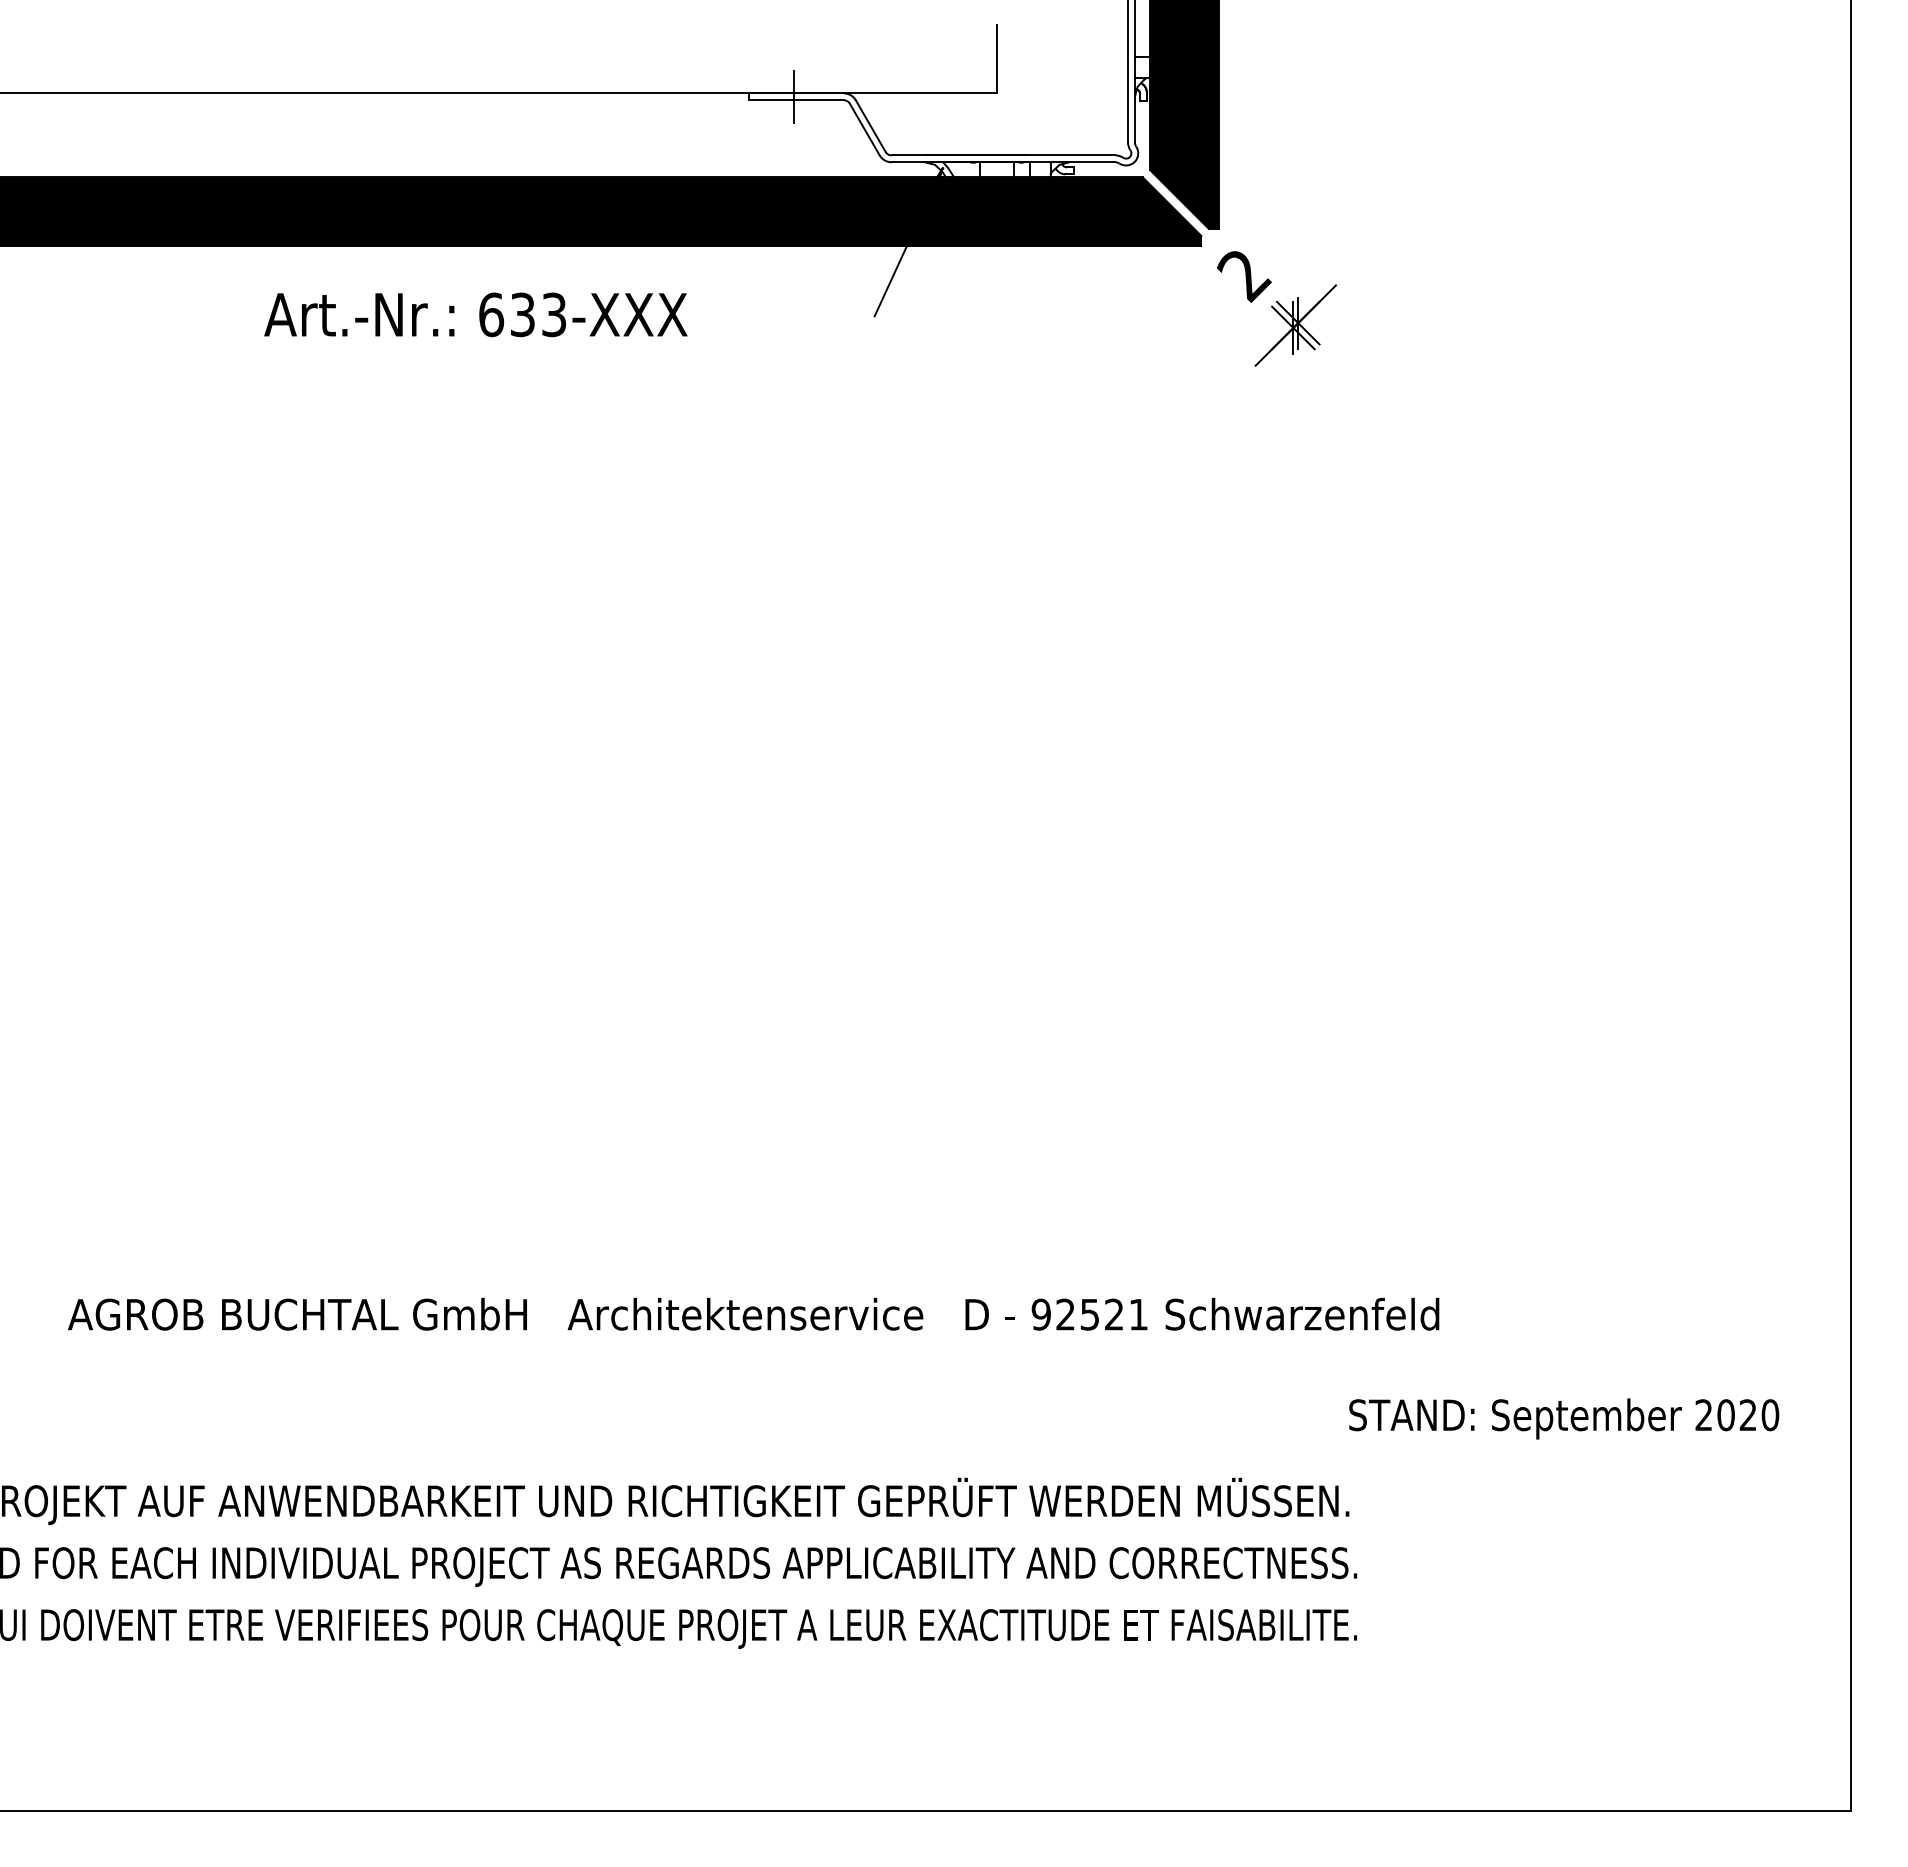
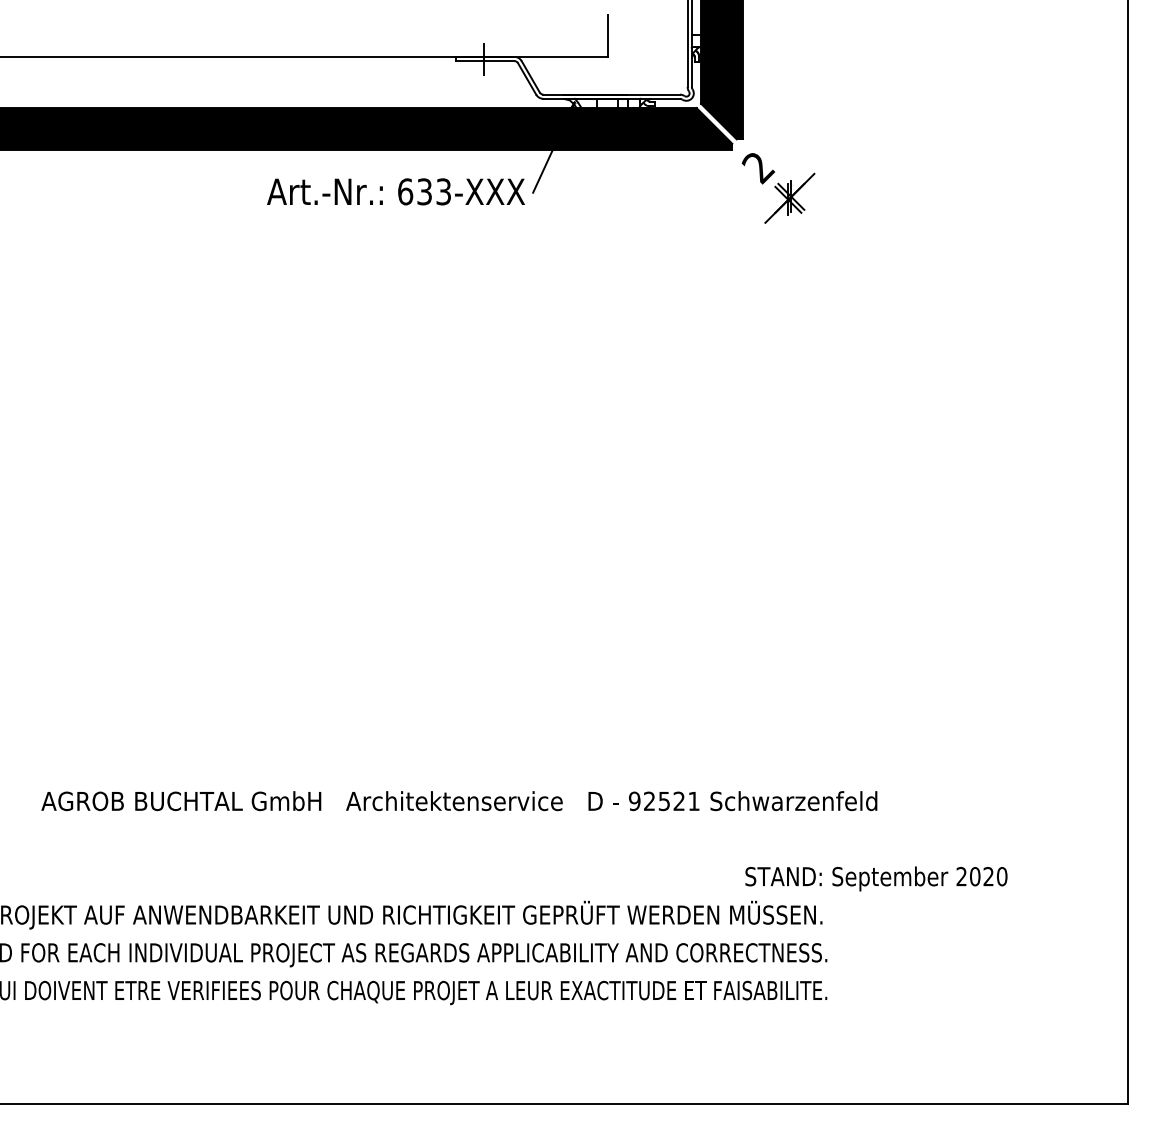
text: (475, 314) -> (395, 191), moved
text: (1564, 1418) -> (876, 878), moved

